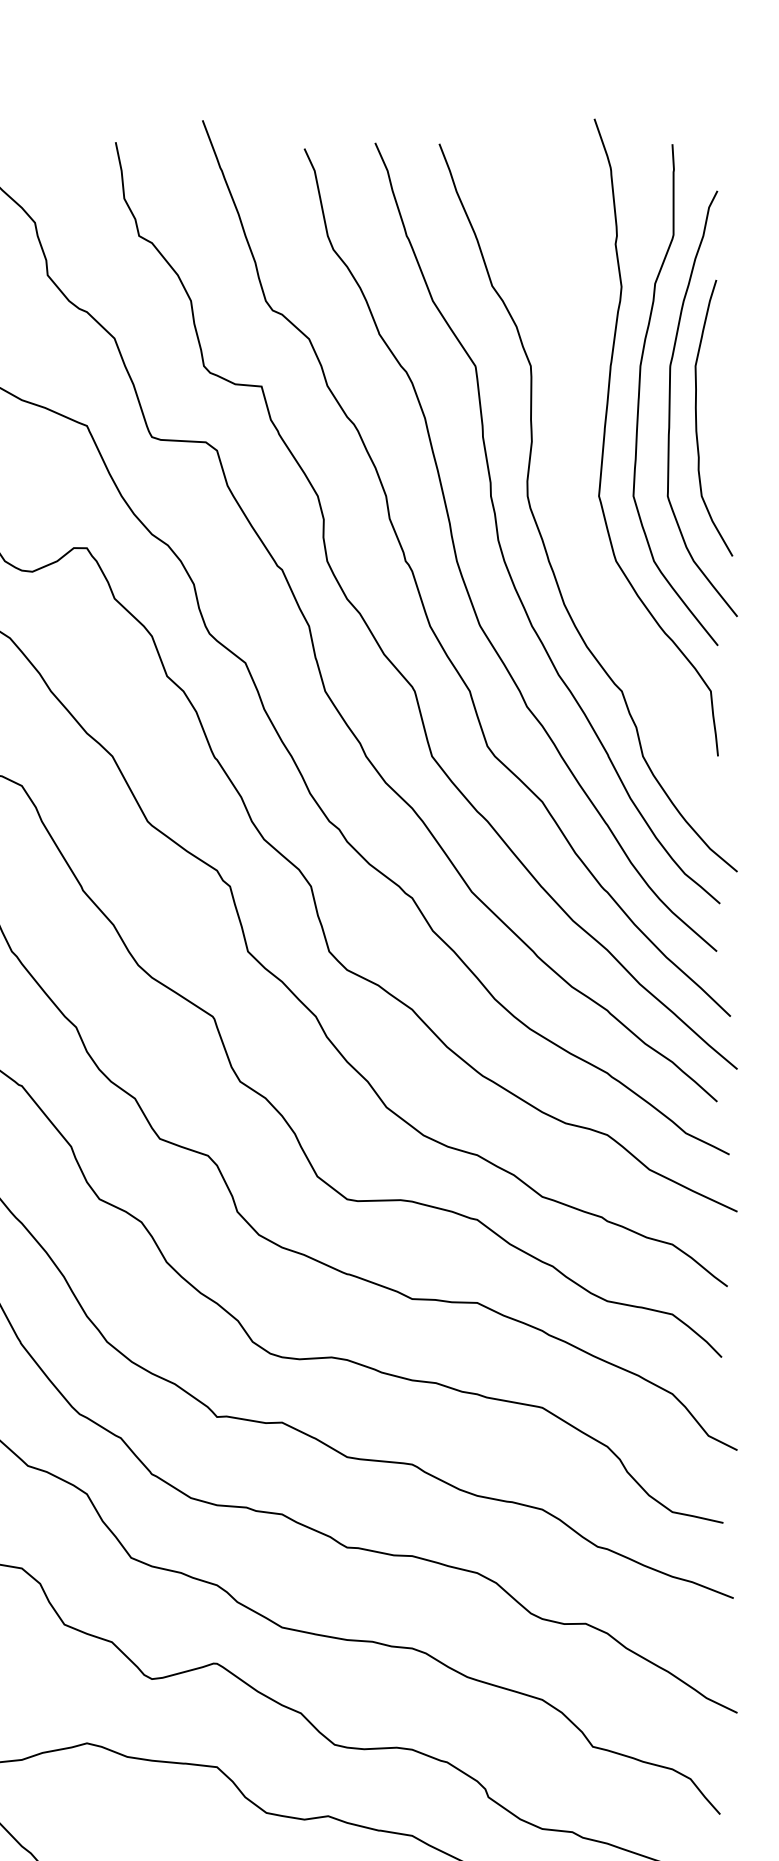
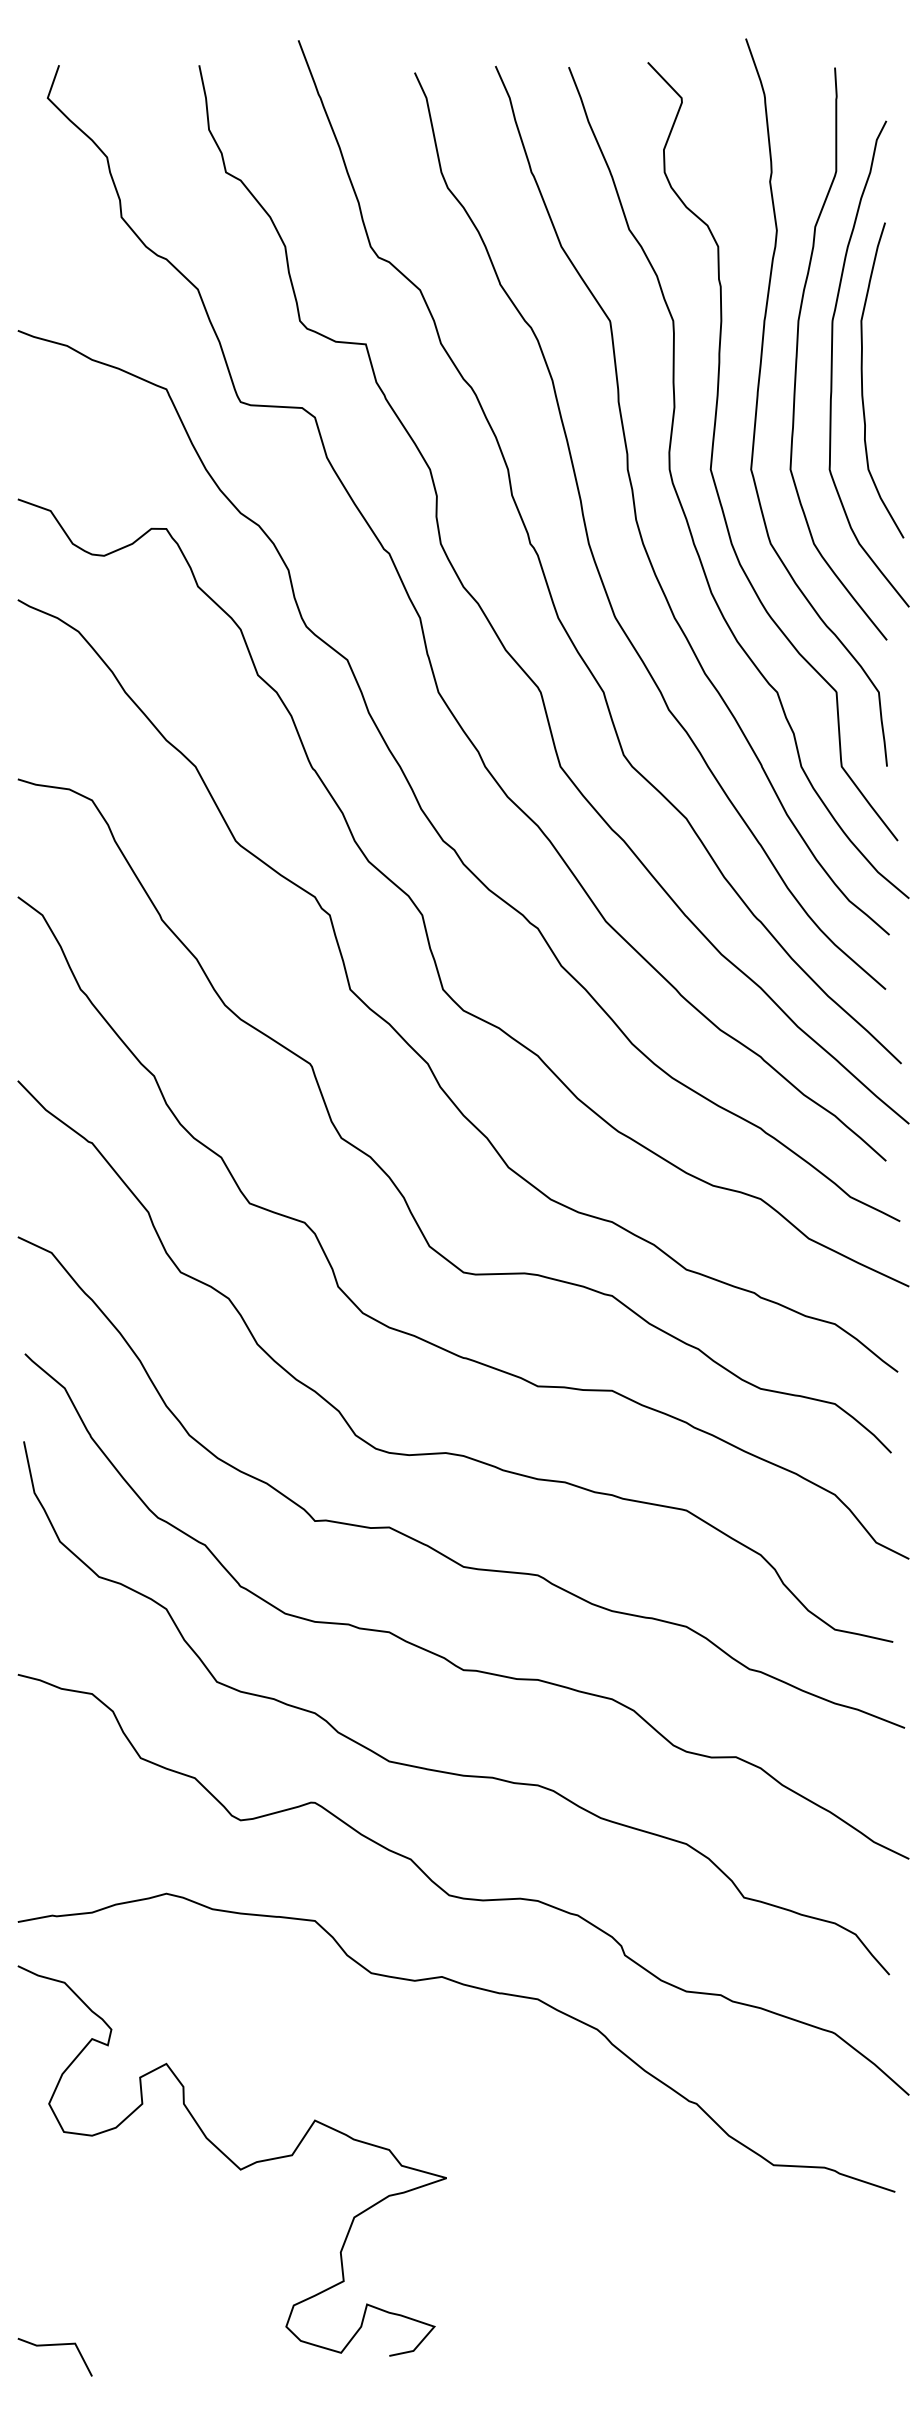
curve: (566, 471) -> (714, 441), added

